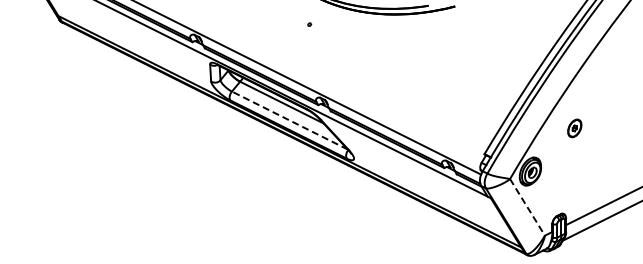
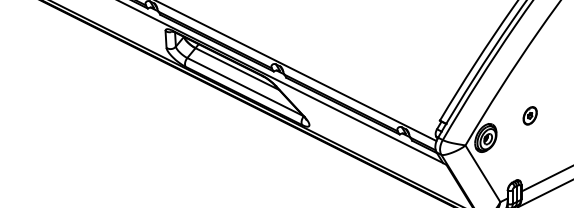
line: (289, 120) -> (244, 86), dashed -> solid
part: (574, 128) -> (529, 115), moved
line: (527, 207) -> (482, 173), dashed -> solid

